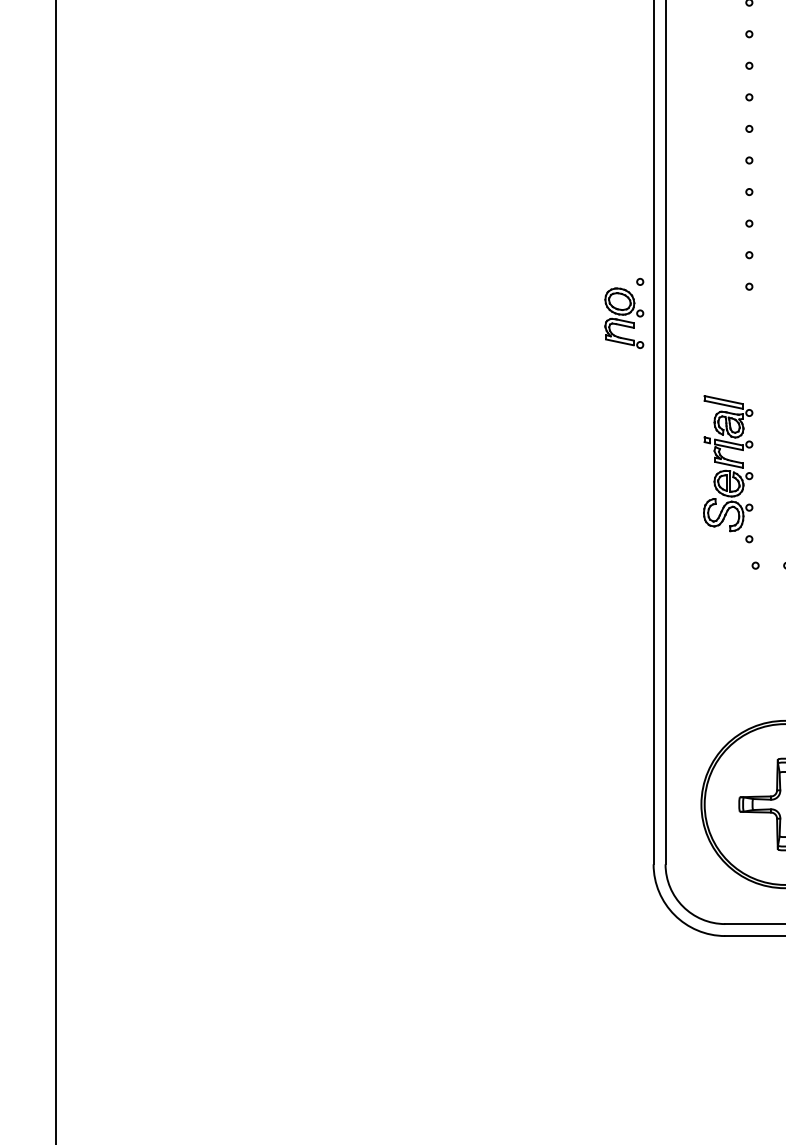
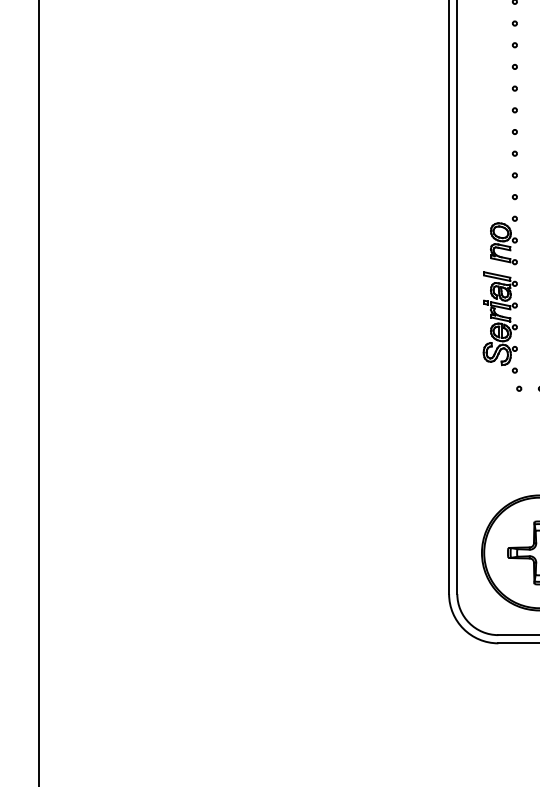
part: (623, 313) -> (503, 240), moved

